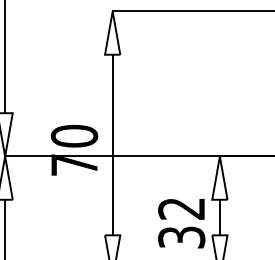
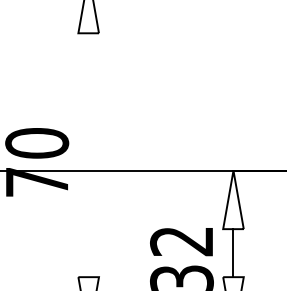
line: (112, 144) -> (88, 154), removed

